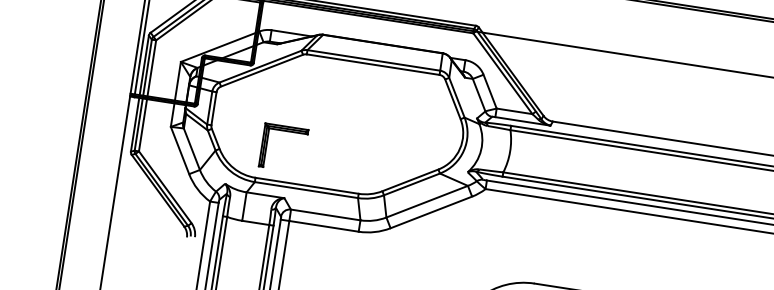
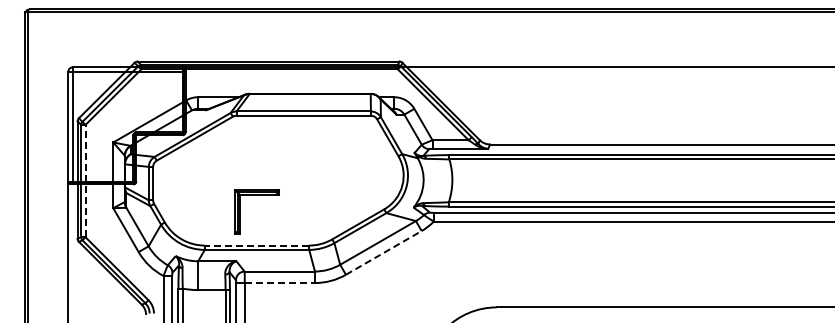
line: (147, 95) -> (85, 180), solid -> dashed
part: (285, 131) -> (256, 195), moved
line: (306, 185) -> (256, 245), solid -> dashed
line: (431, 212) -> (383, 252), solid -> dashed
line: (324, 226) -> (280, 283), solid -> dashed

